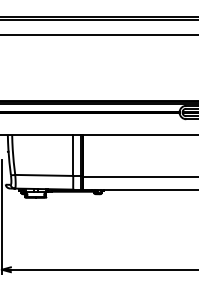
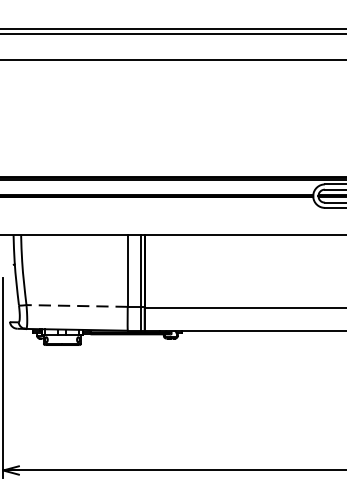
line: (43, 175) -> (75, 306), solid -> dashed

